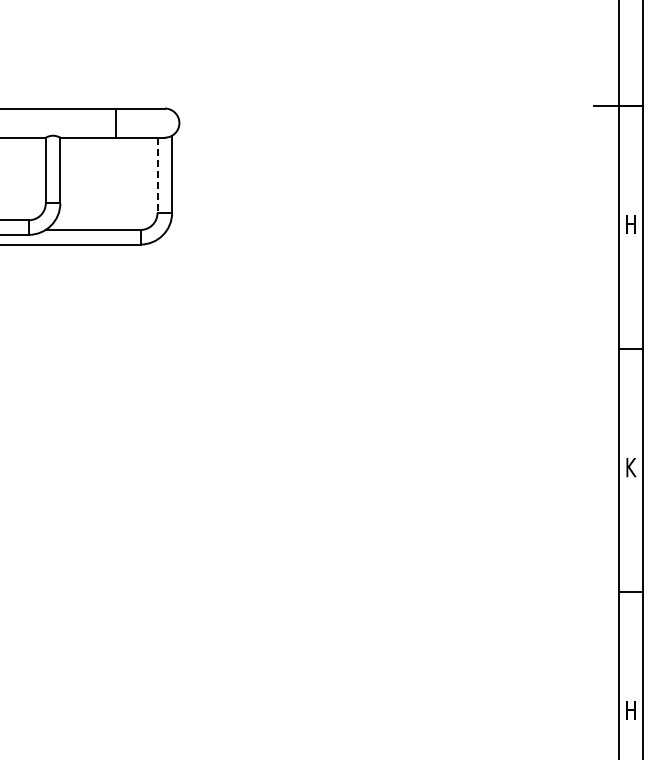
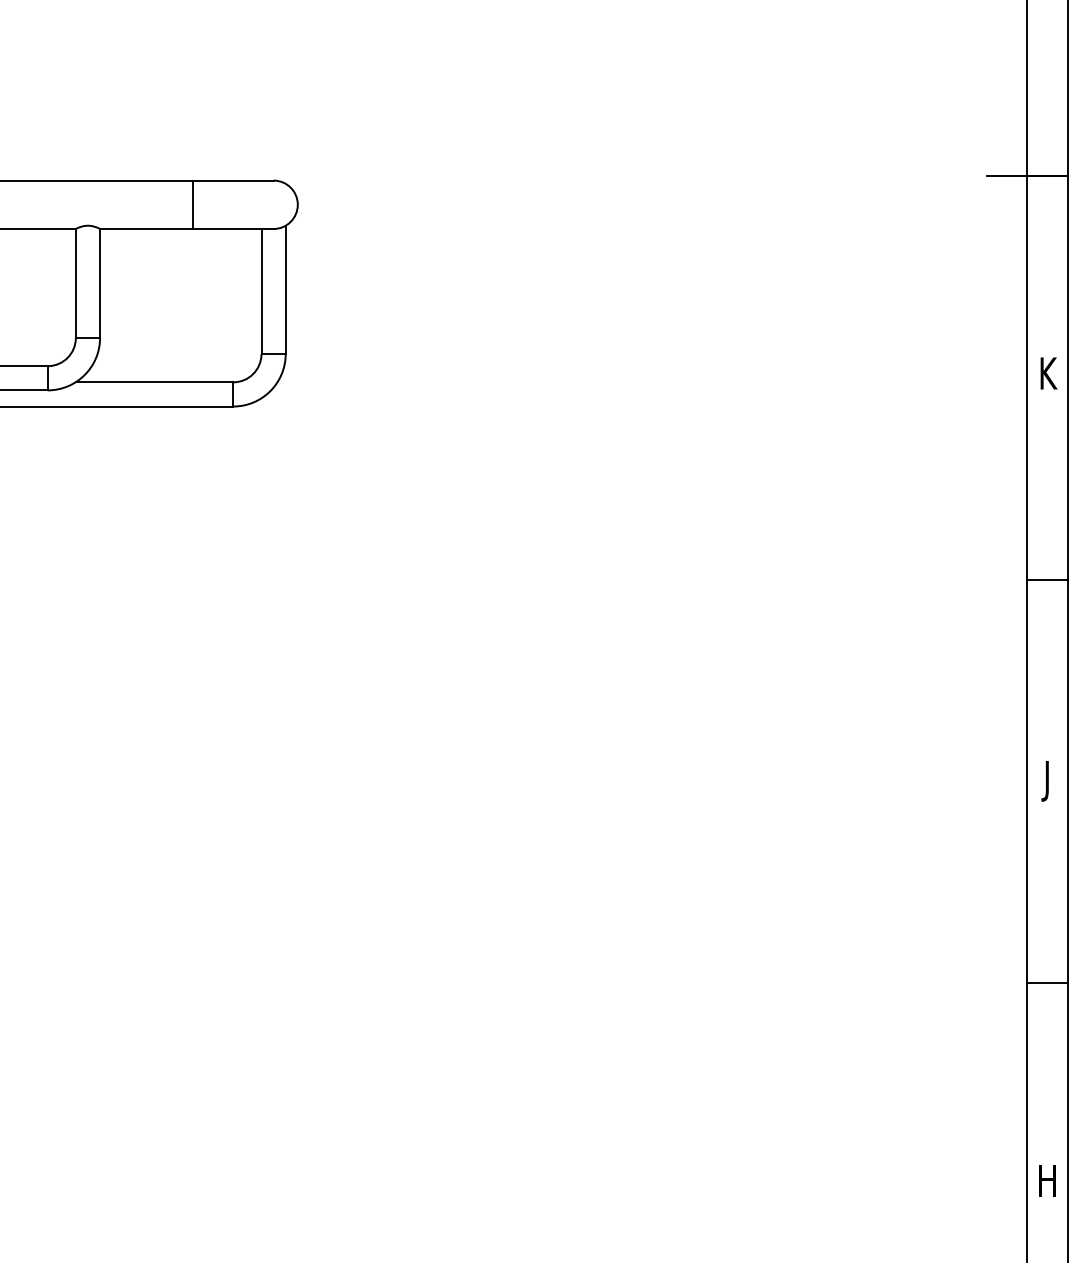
line: (157, 175) -> (261, 291), dashed -> solid
text: (631, 224) -> (1048, 373), H -> K
text: (631, 470) -> (1048, 781), K -> J

